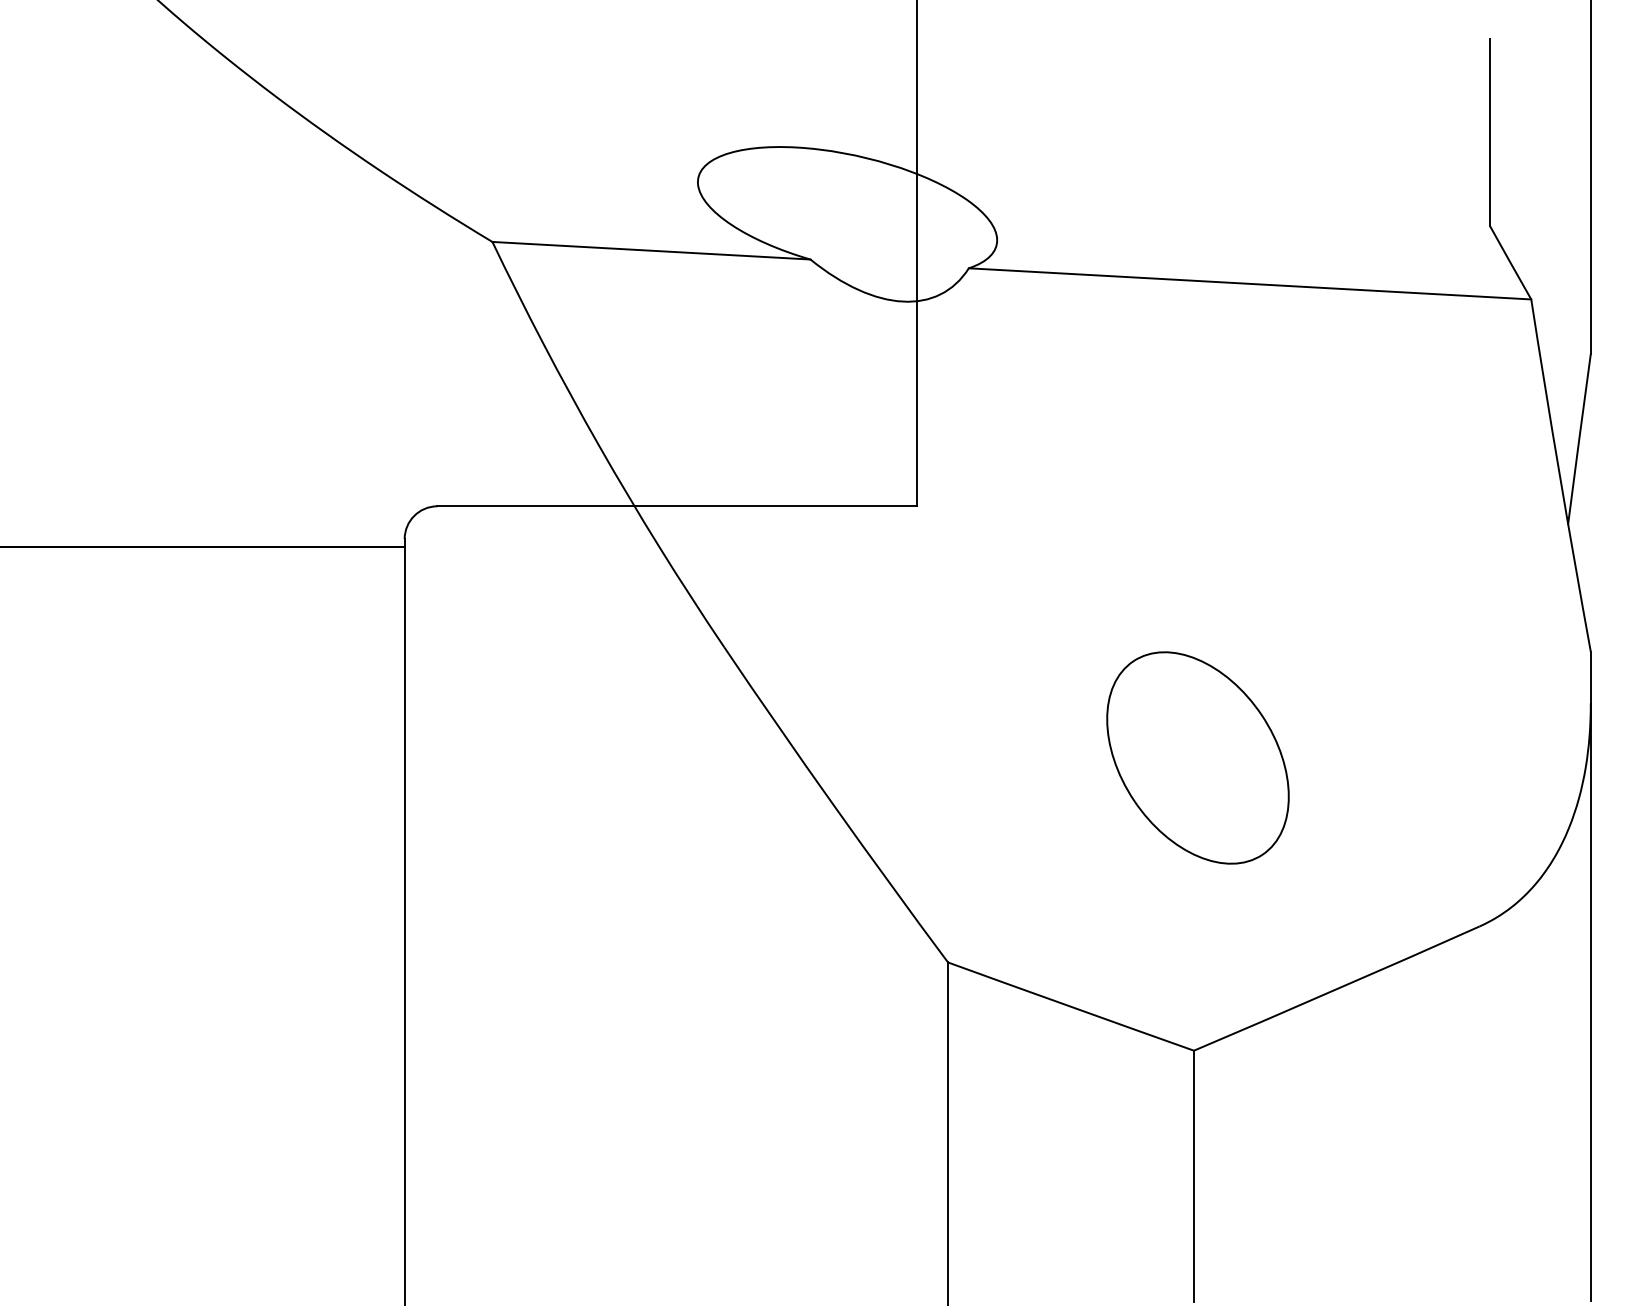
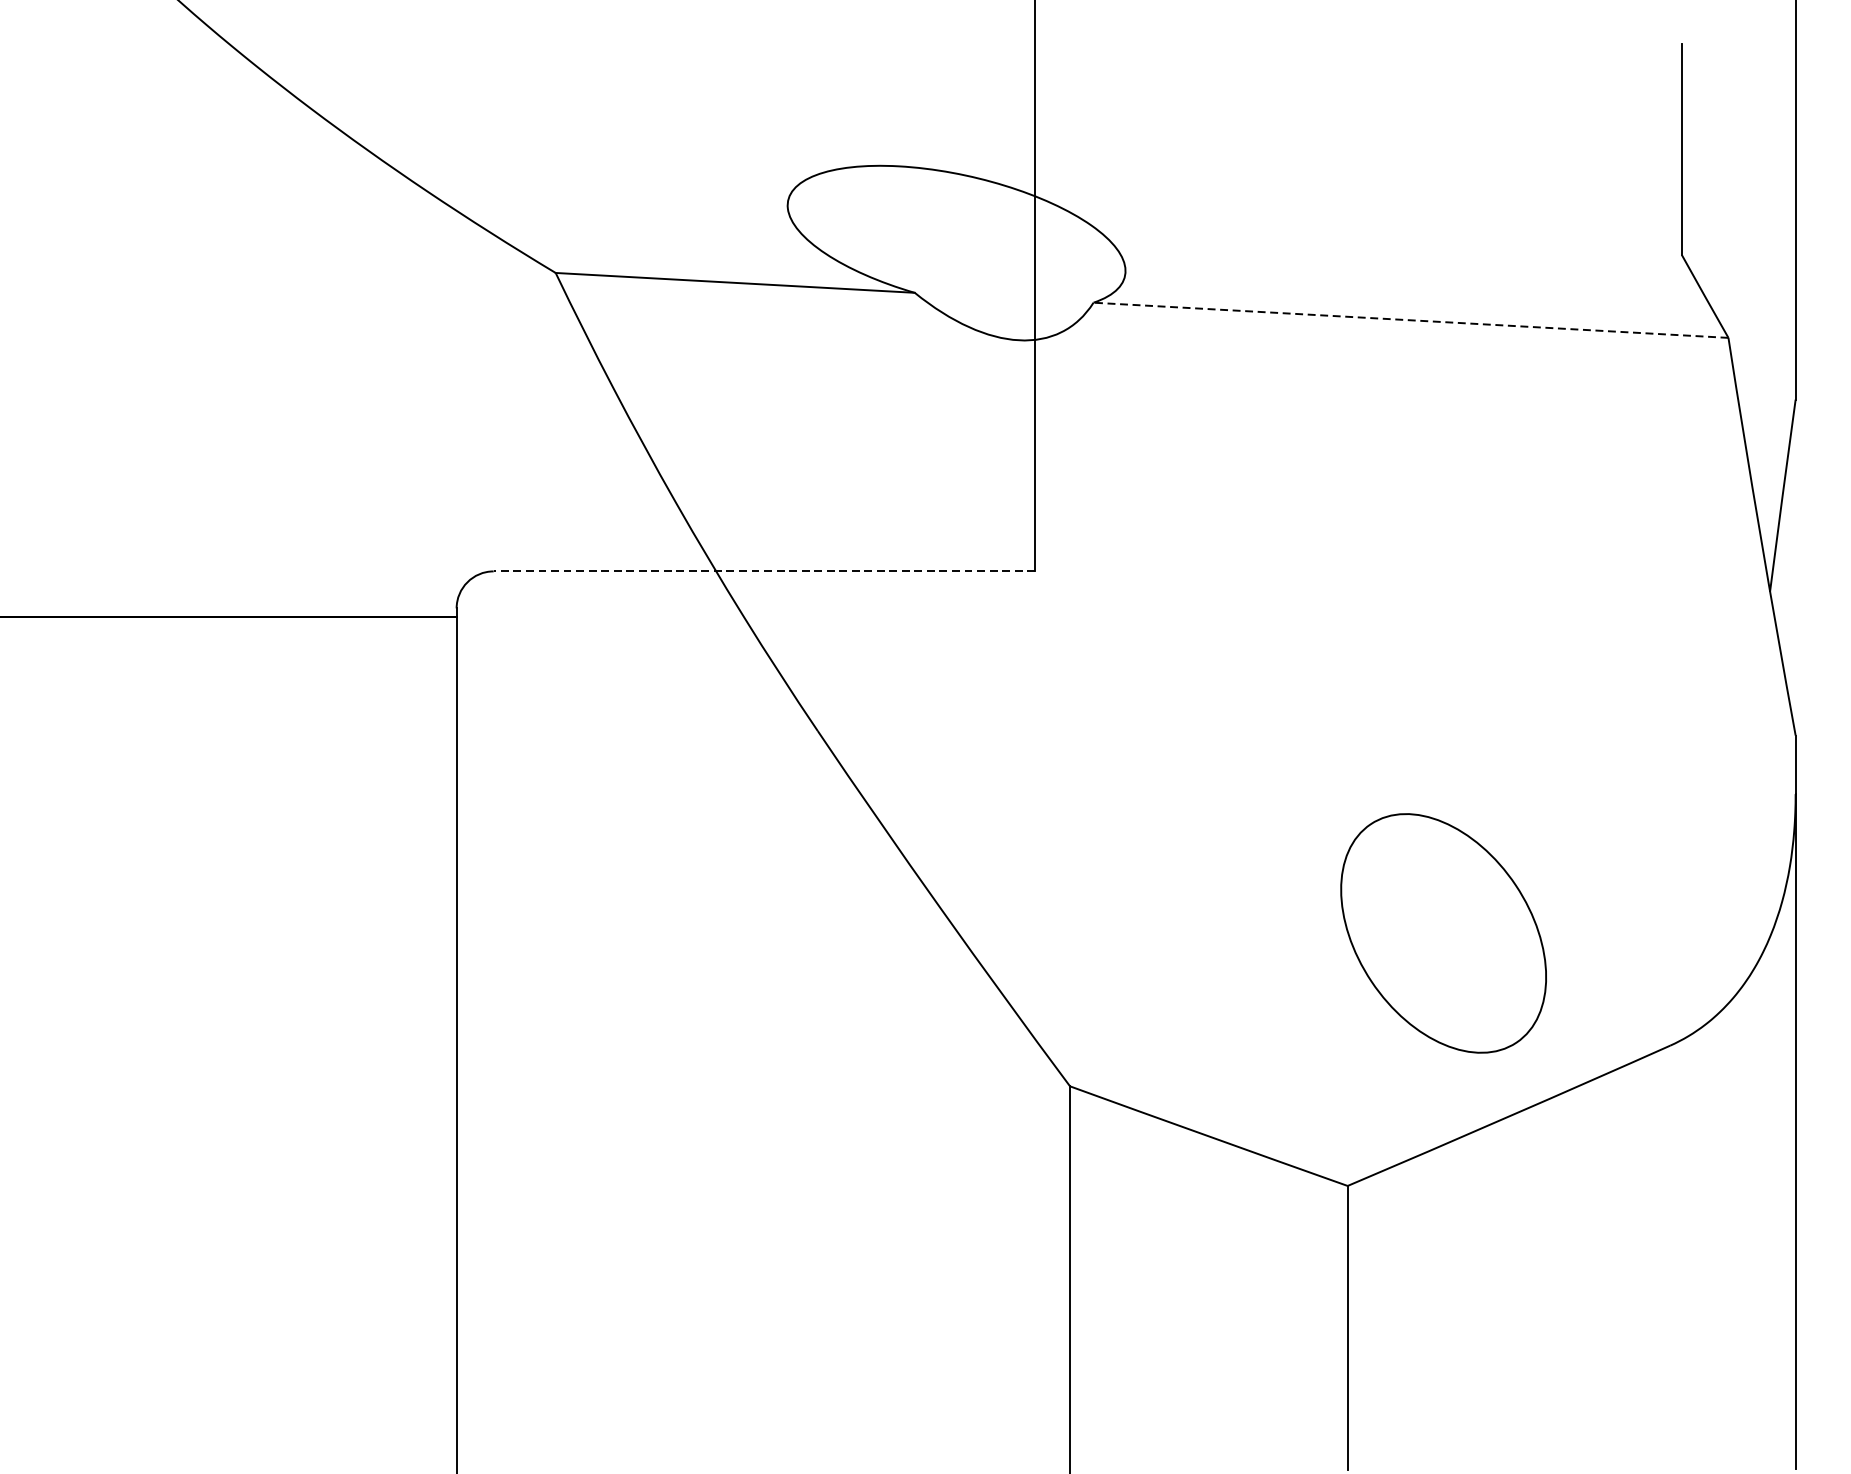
line: (1250, 283) -> (1411, 319), solid -> dashed
line: (677, 506) -> (764, 571), solid -> dashed
part: (1197, 757) -> (1443, 932), moved

